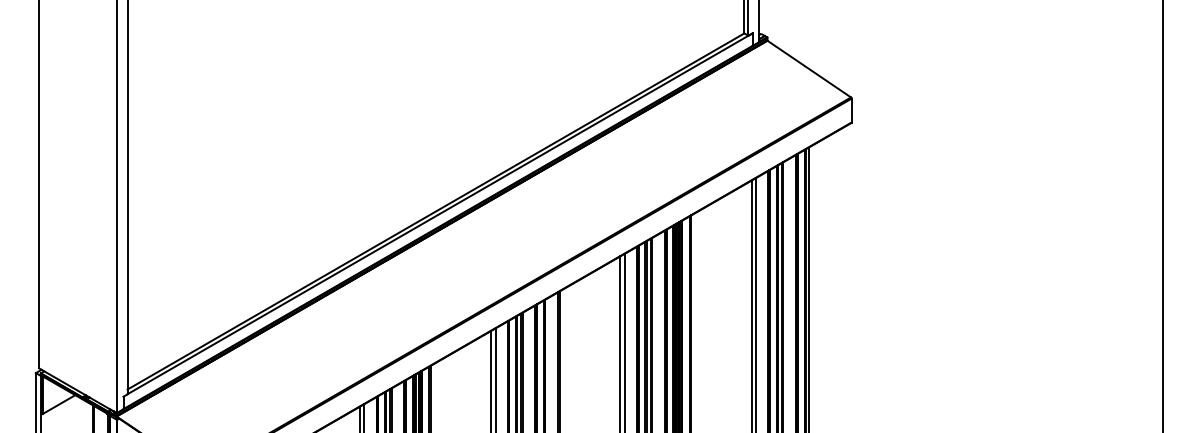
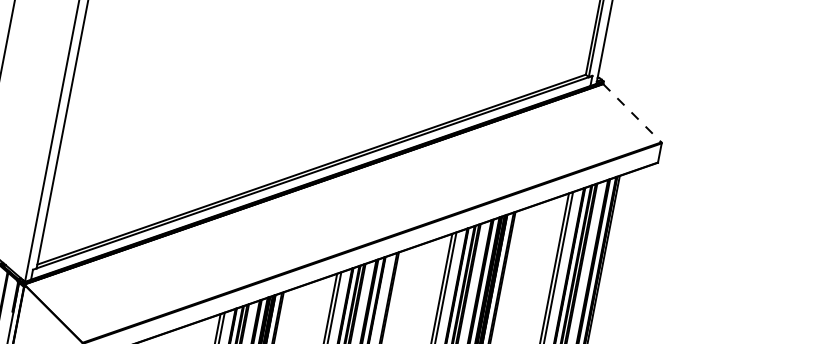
line: (809, 69) -> (632, 113), solid -> dashed

